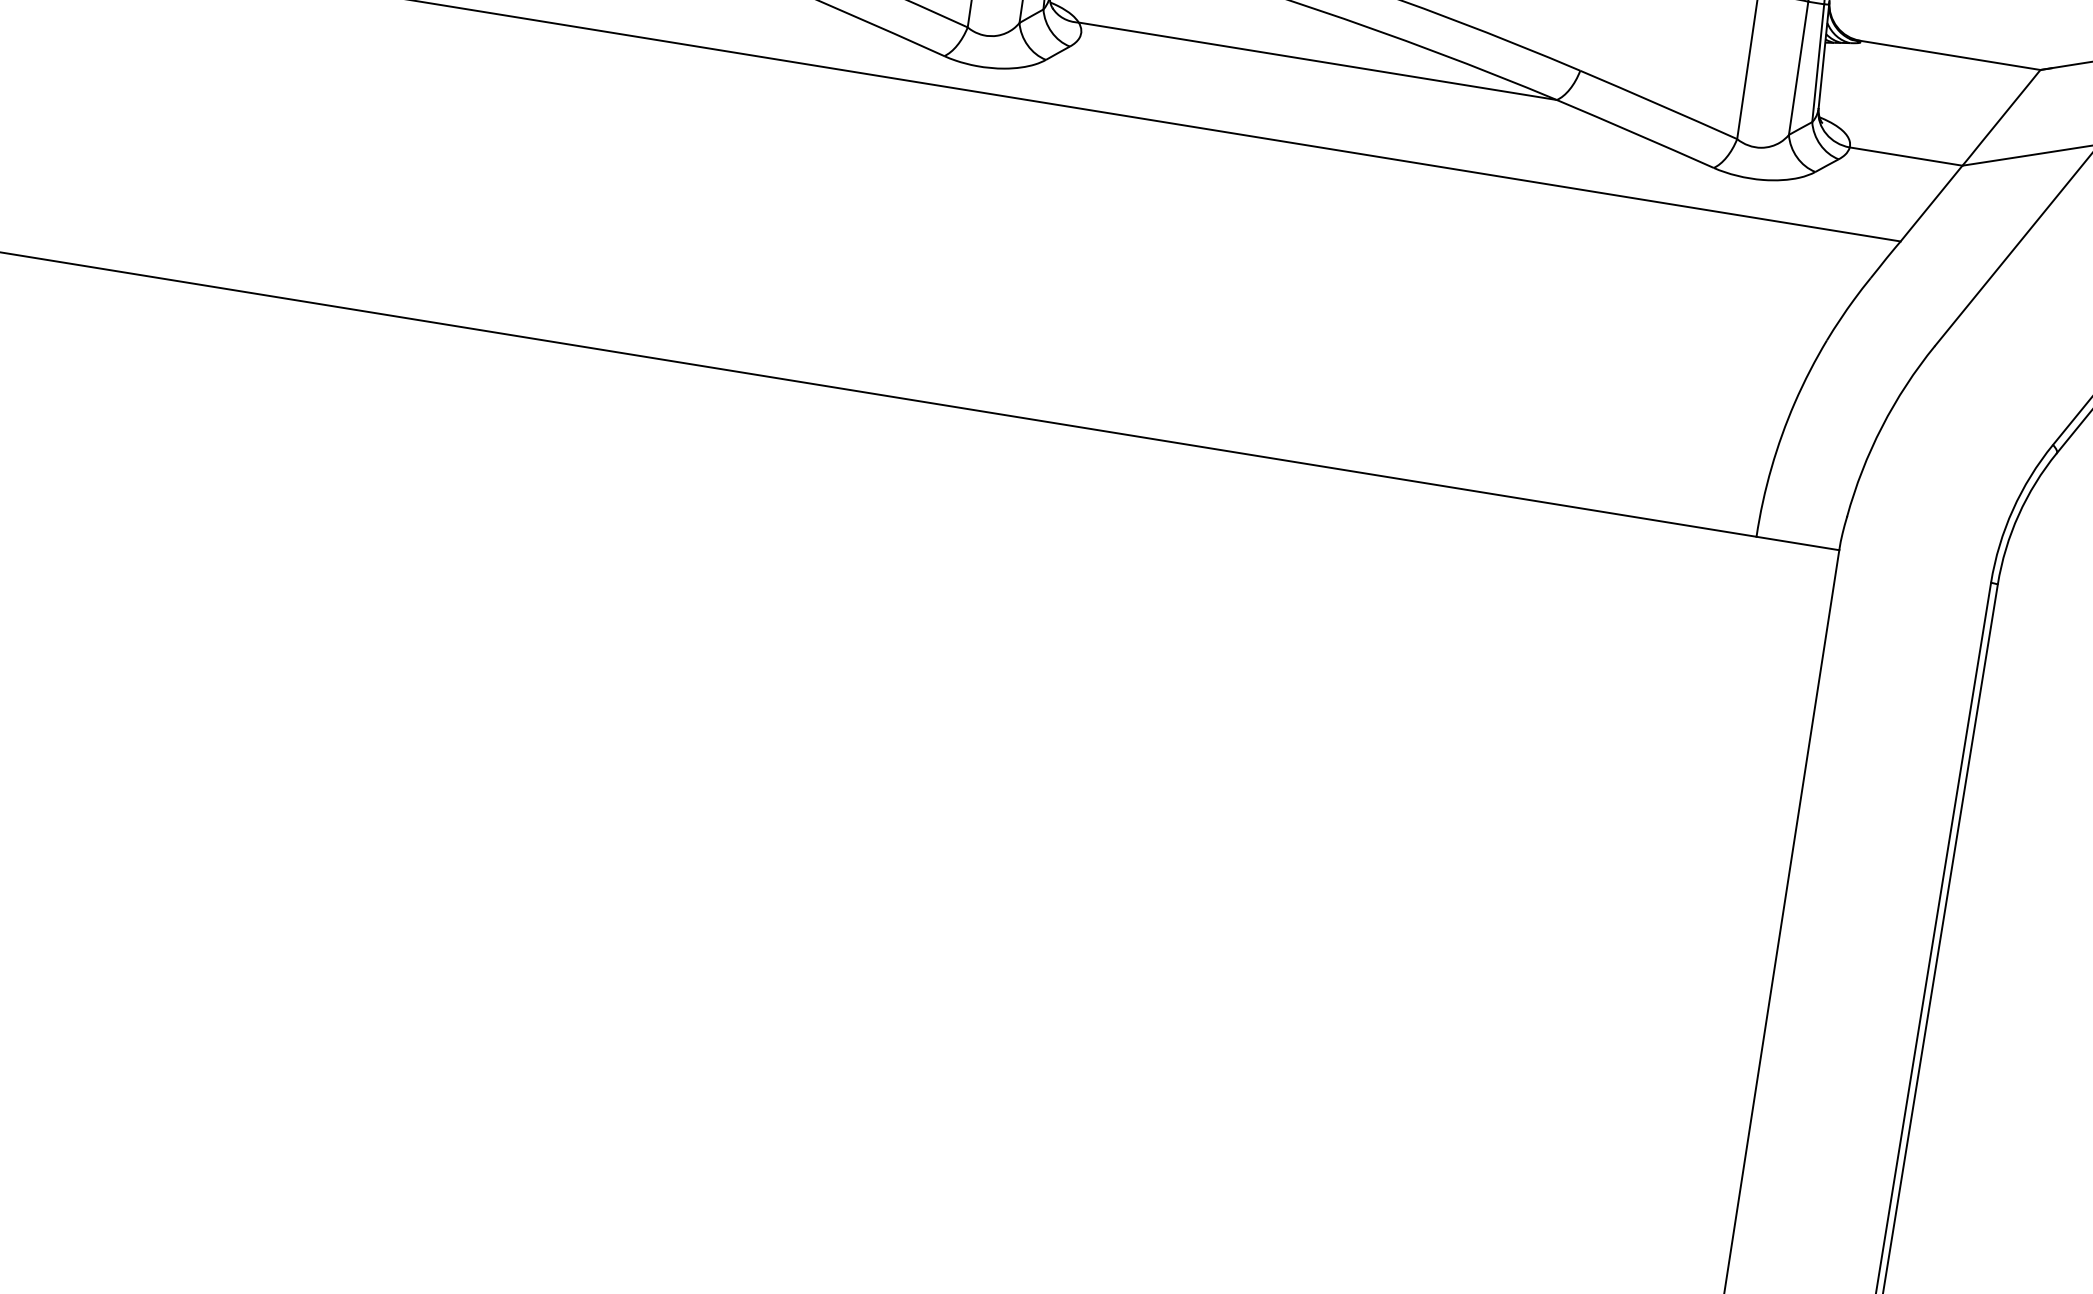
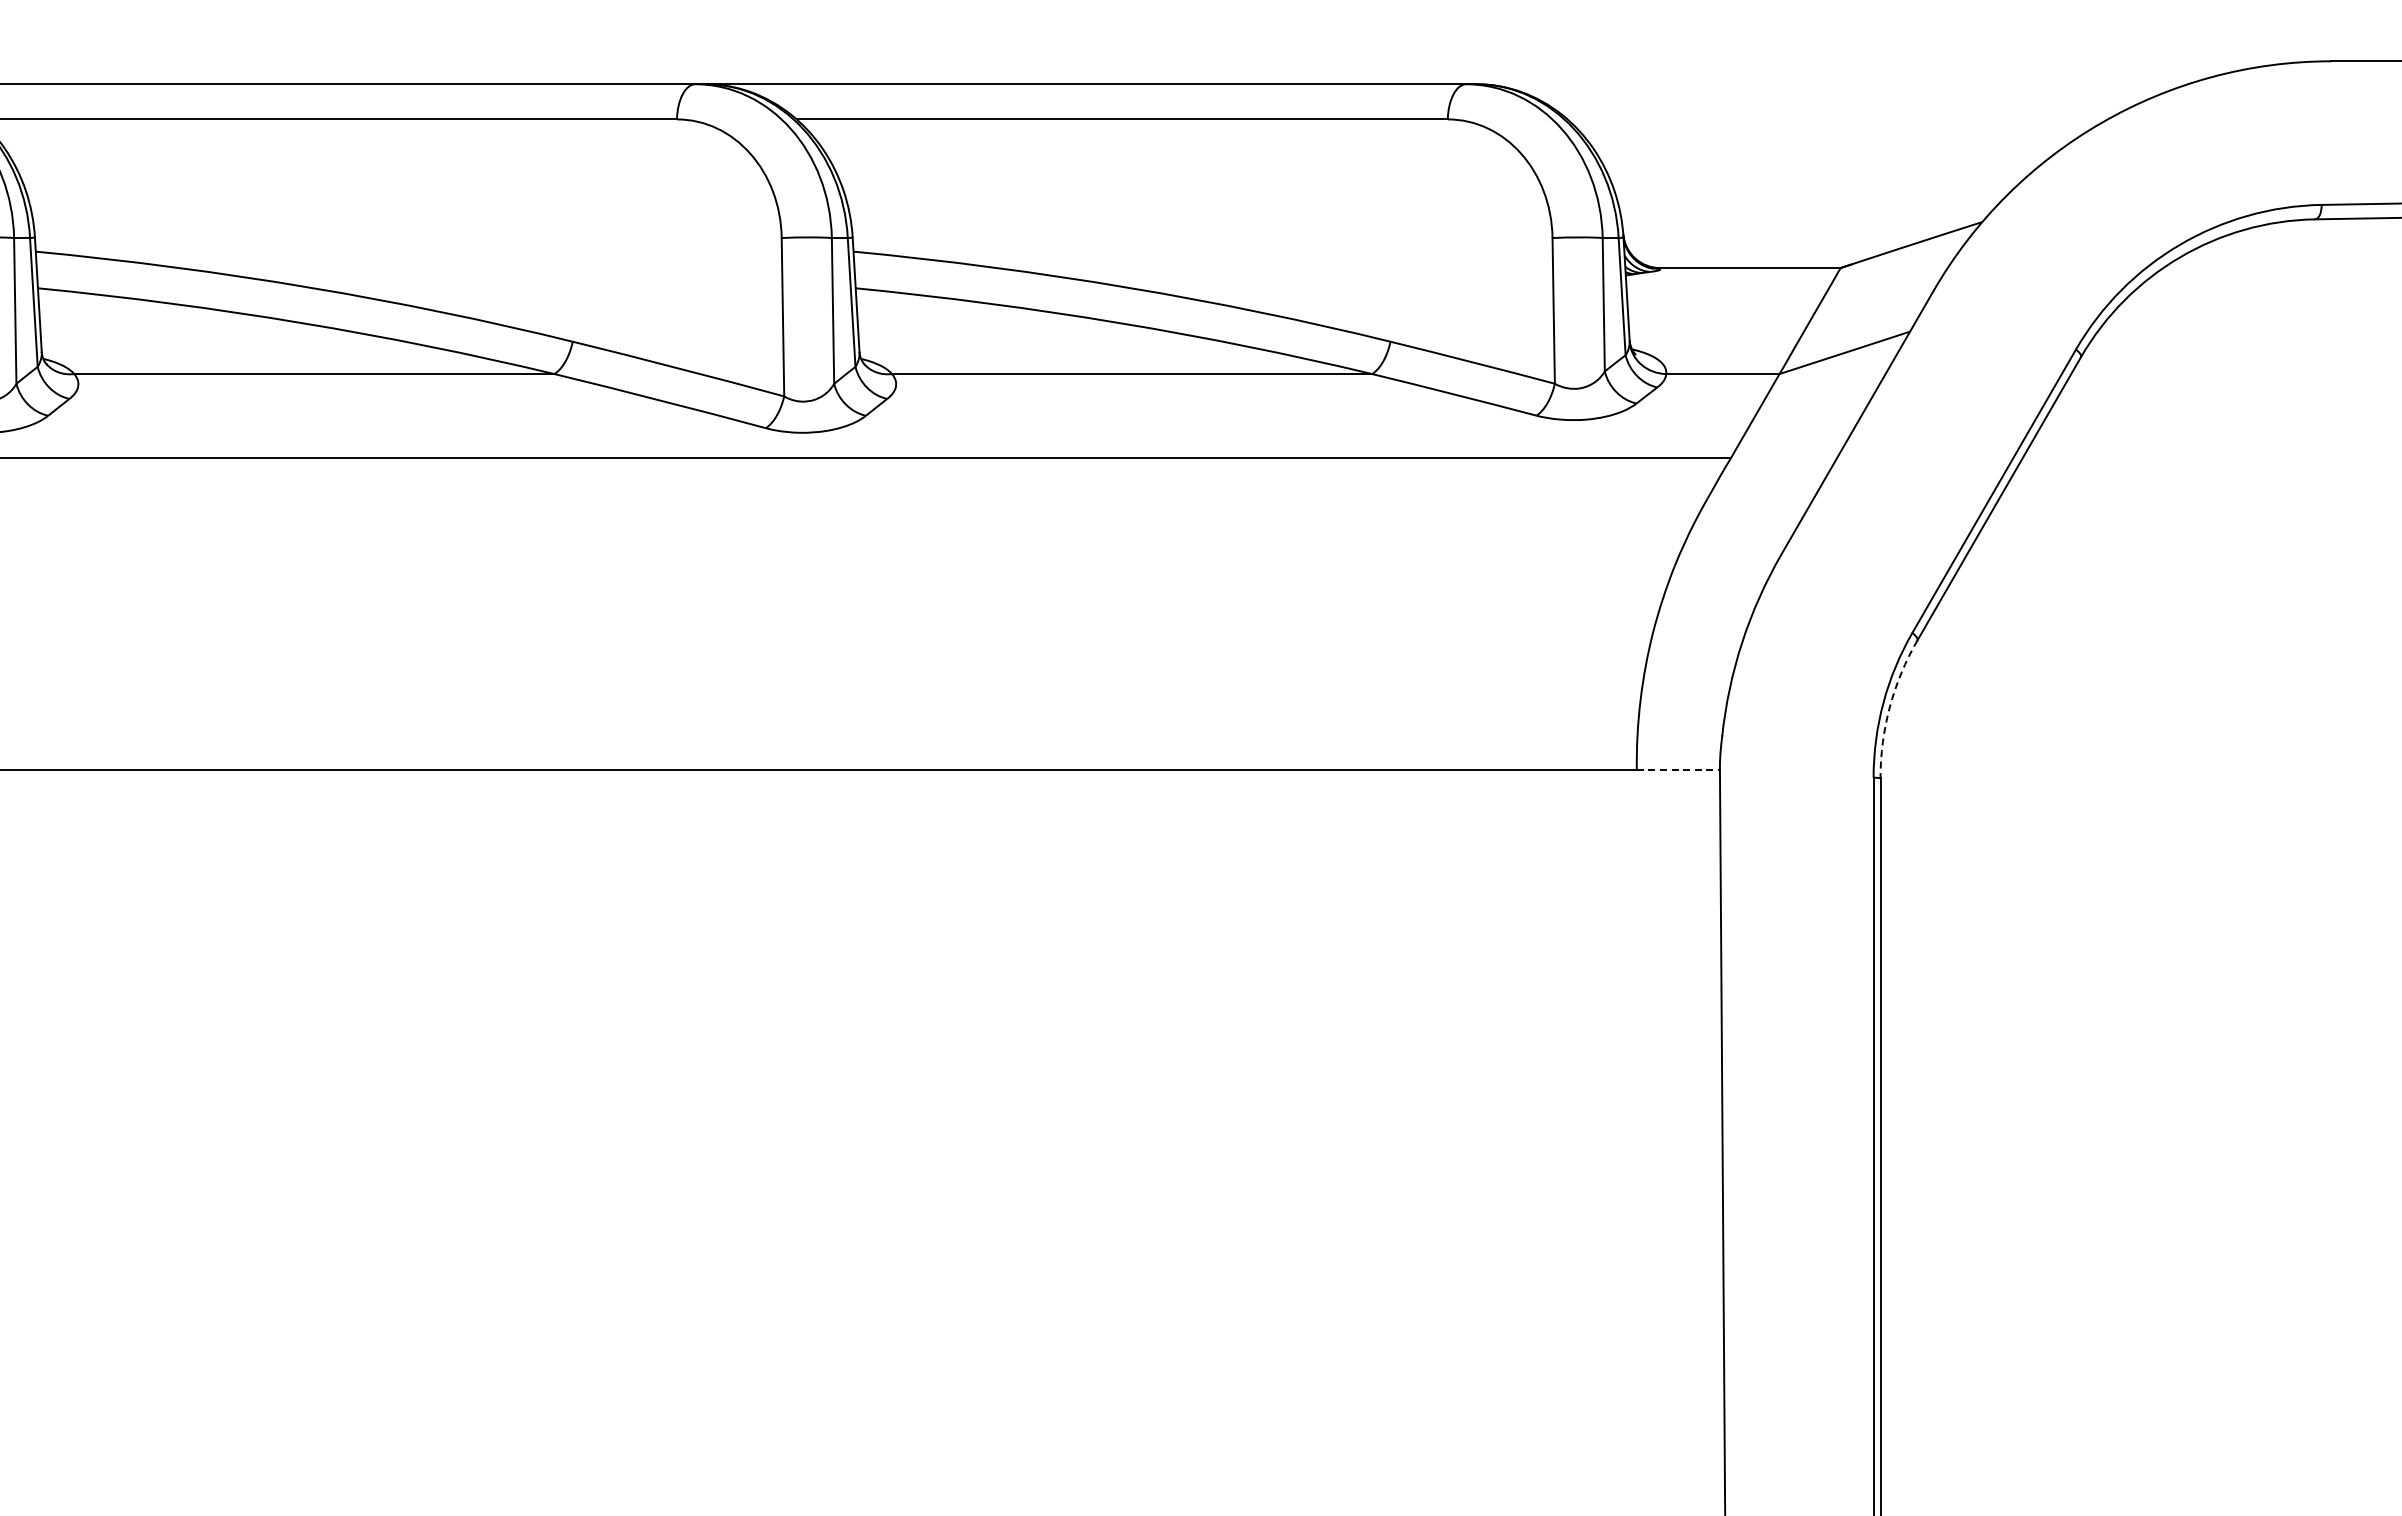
arc: (2018, 515) -> (1889, 707), solid -> dashed
line: (1798, 543) -> (1678, 769), solid -> dashed

